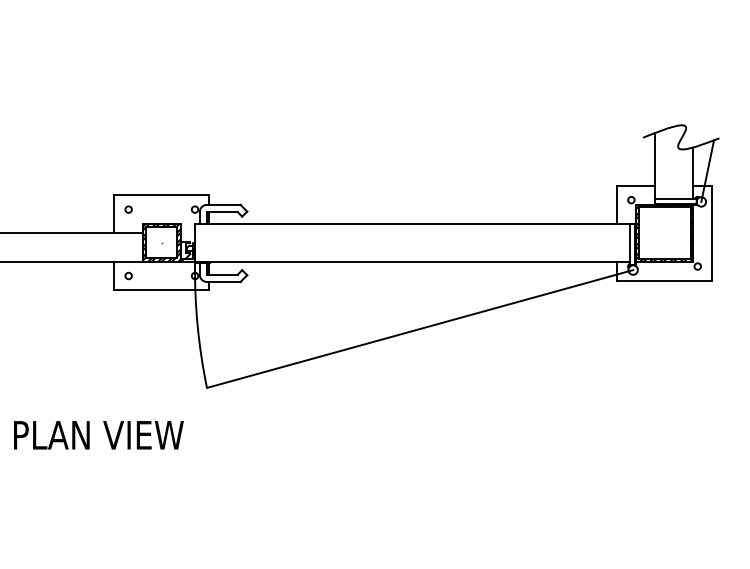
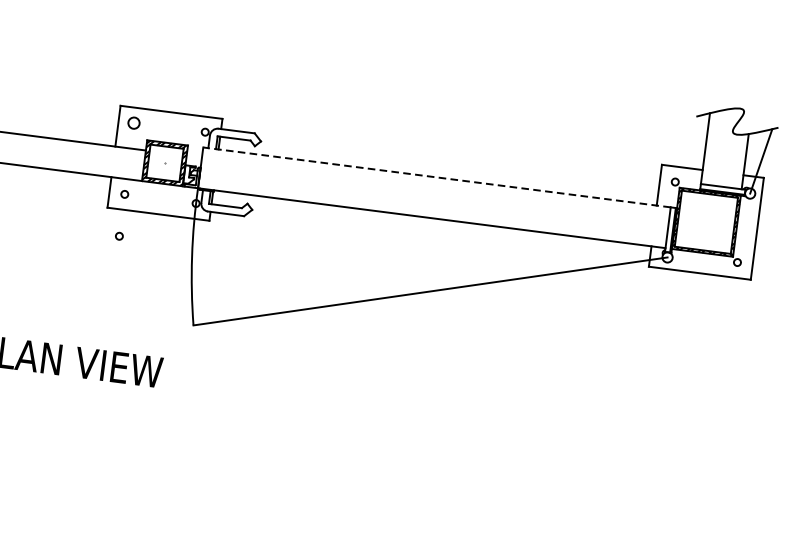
circle: (128, 209) -> (133, 122), size x1.6
line: (412, 223) -> (436, 177), solid -> dashed
circle: (128, 314) -> (119, 235), added

